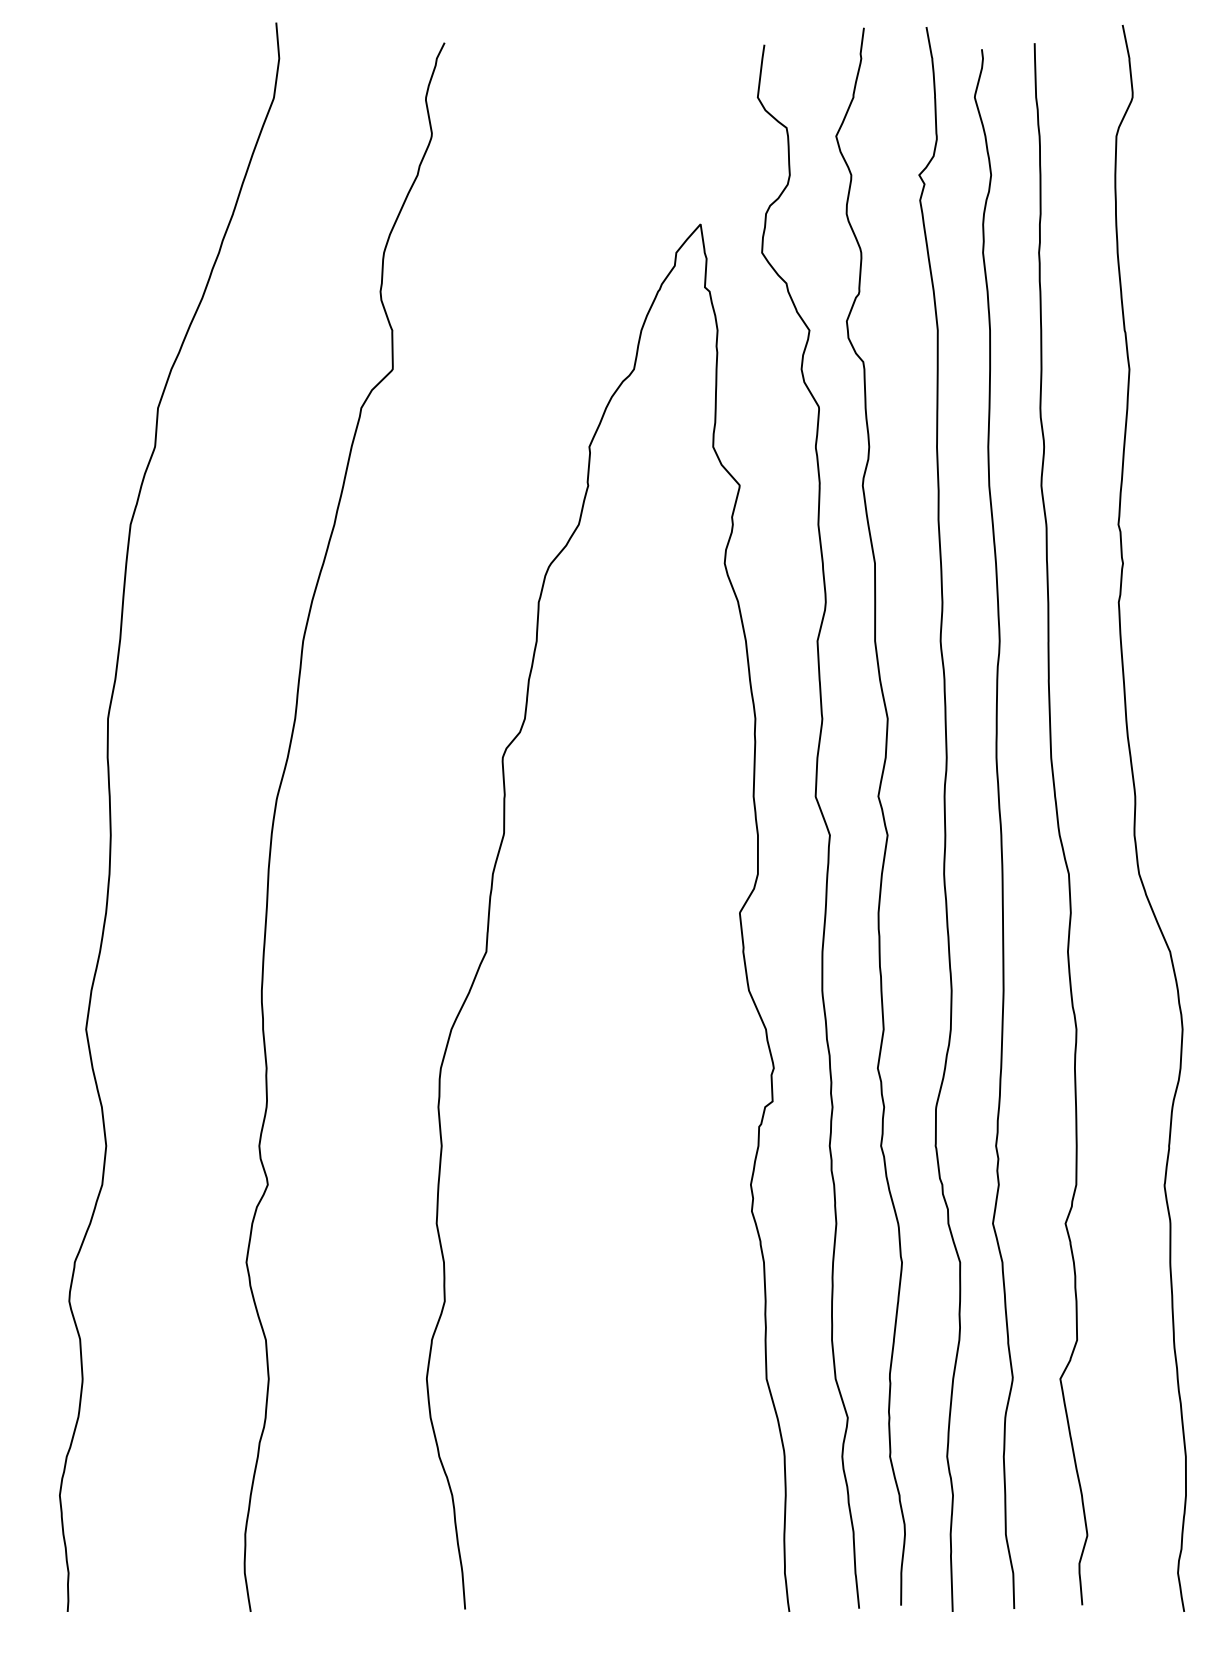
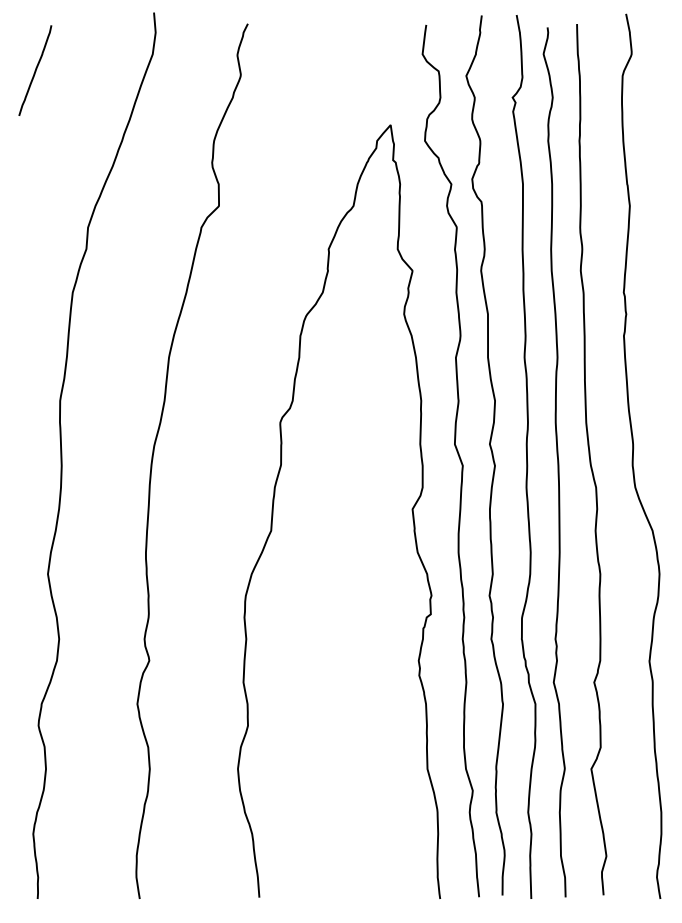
curve: (63, 126) -> (35, 70), added

